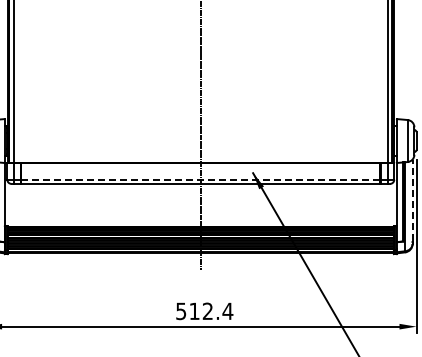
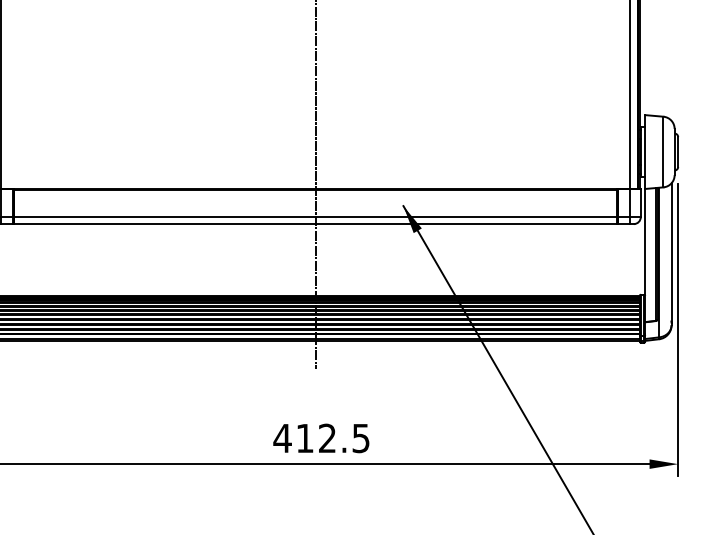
line: (201, 179) -> (316, 216), dashed -> solid
line: (412, 200) -> (671, 252), dashed -> solid
text: (204, 311) -> (321, 438), 512.4 -> 412.5

